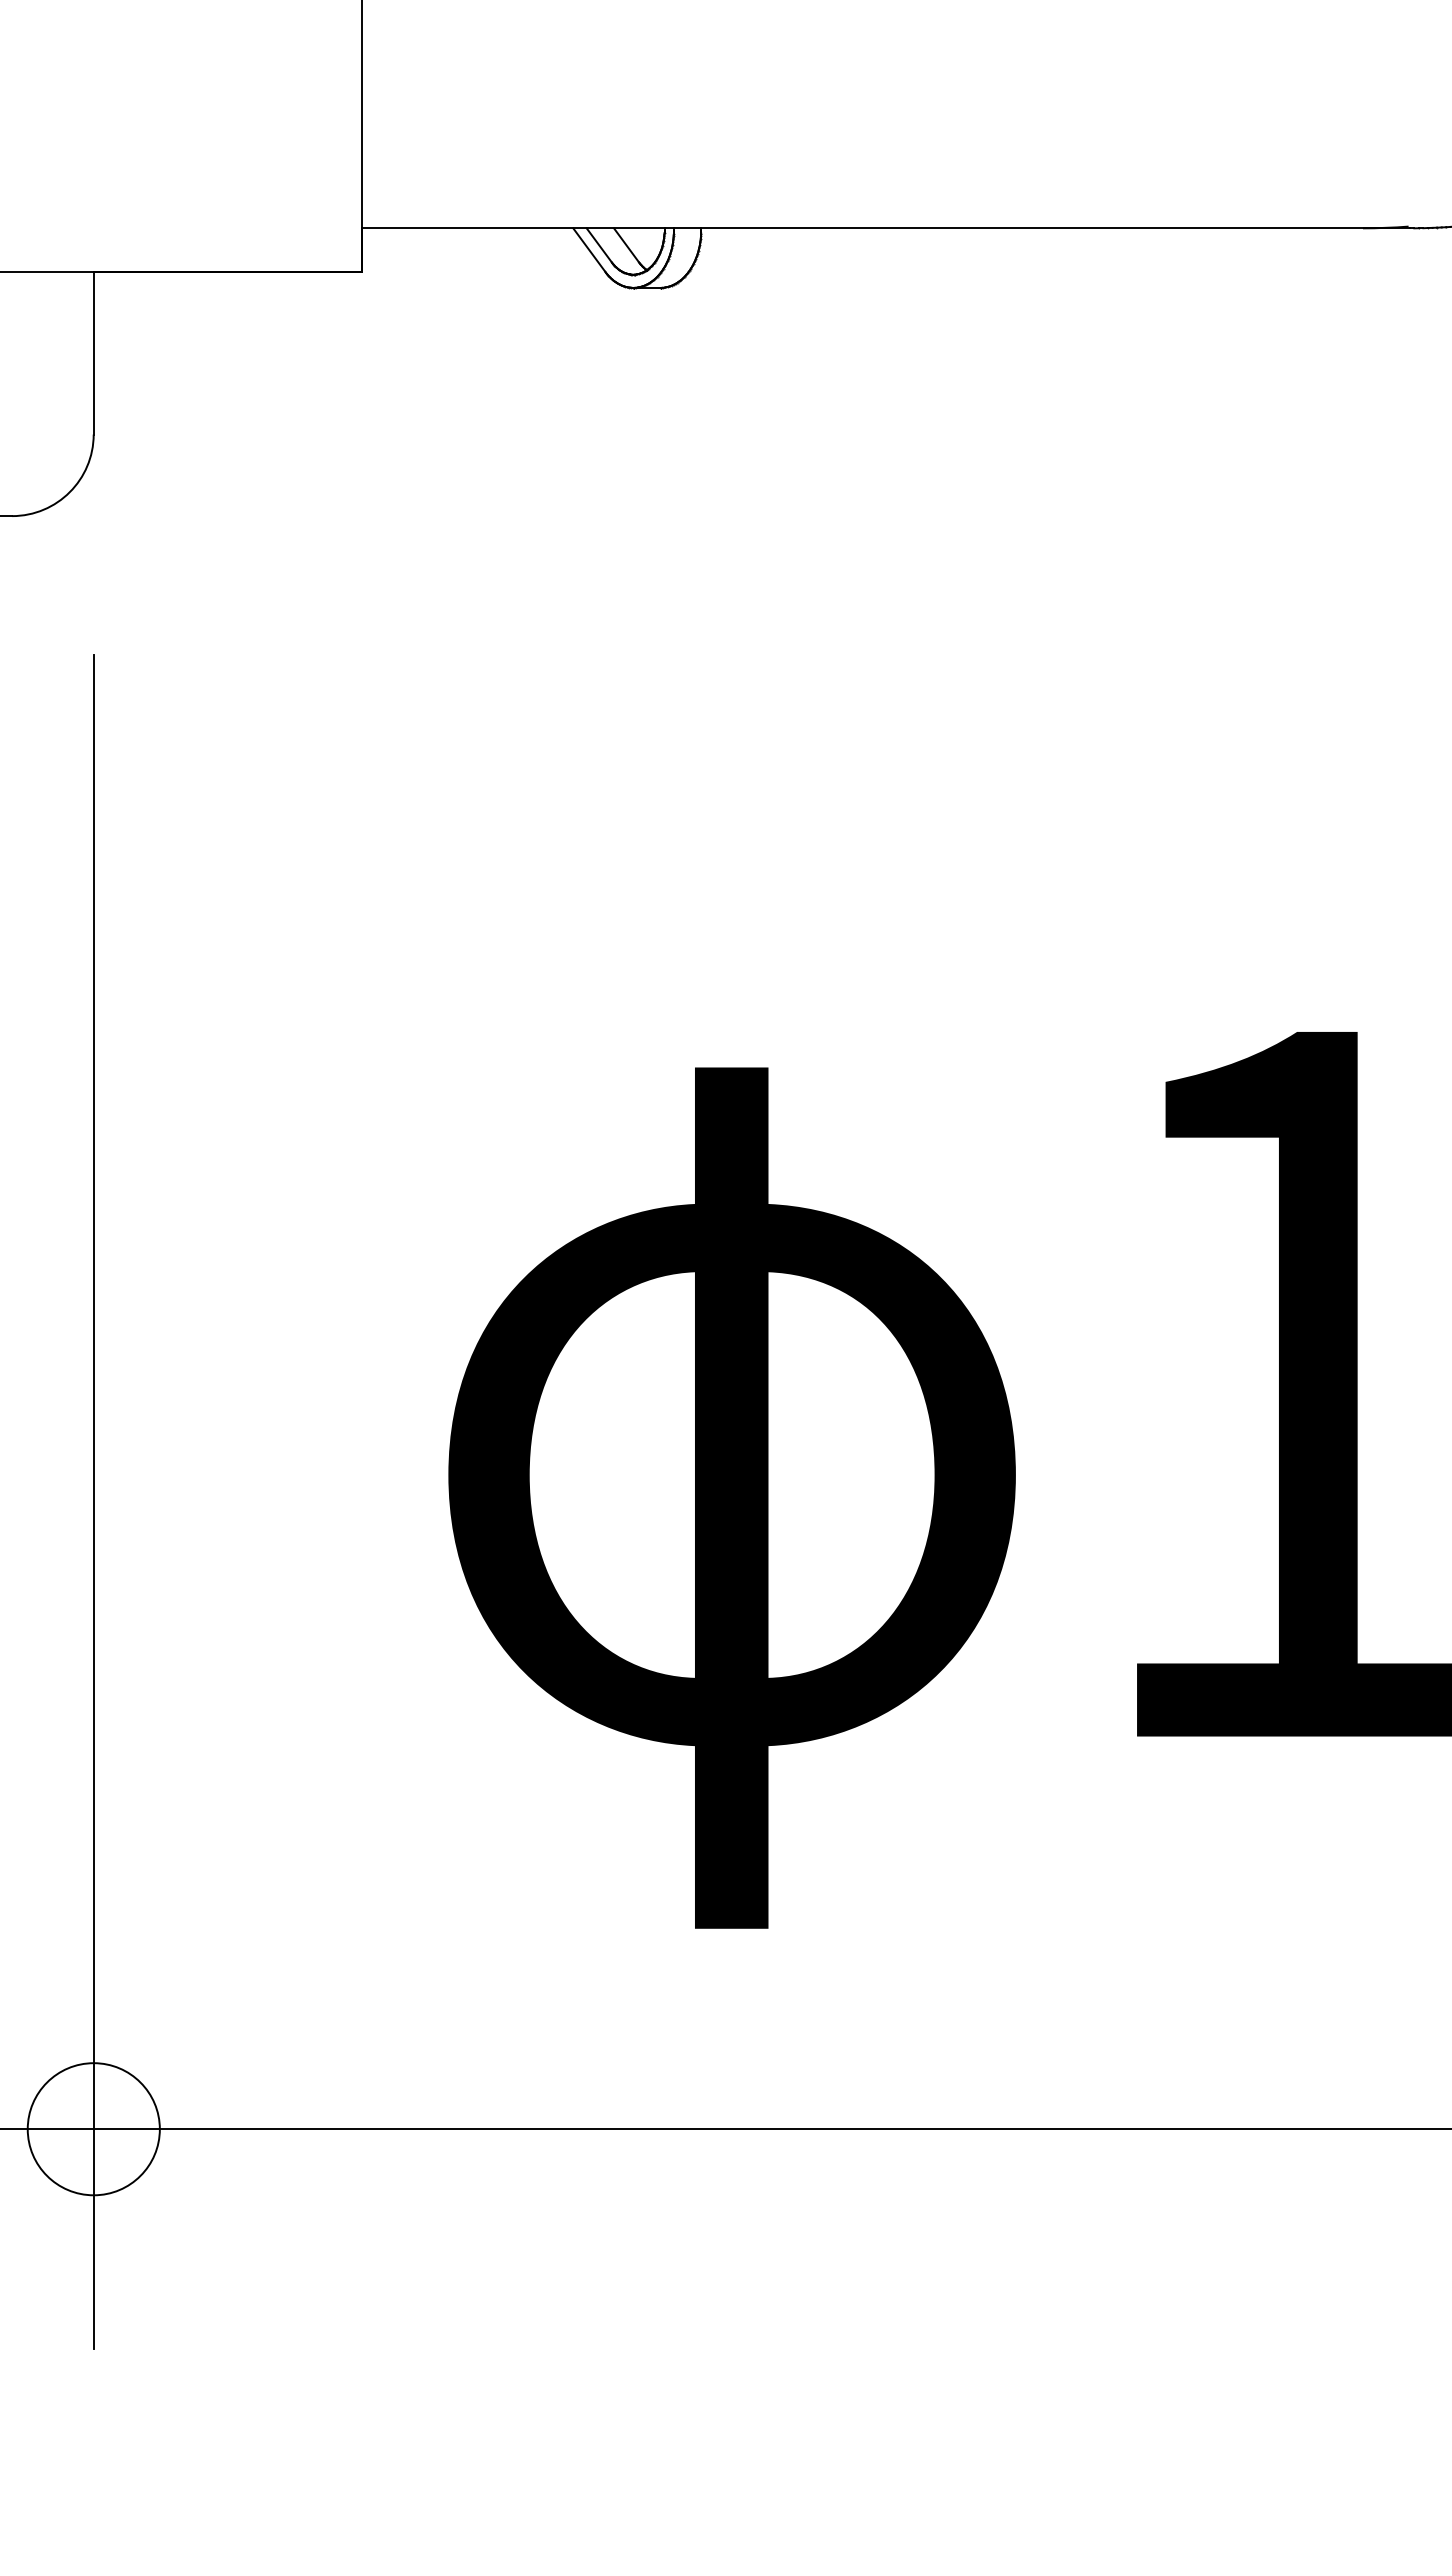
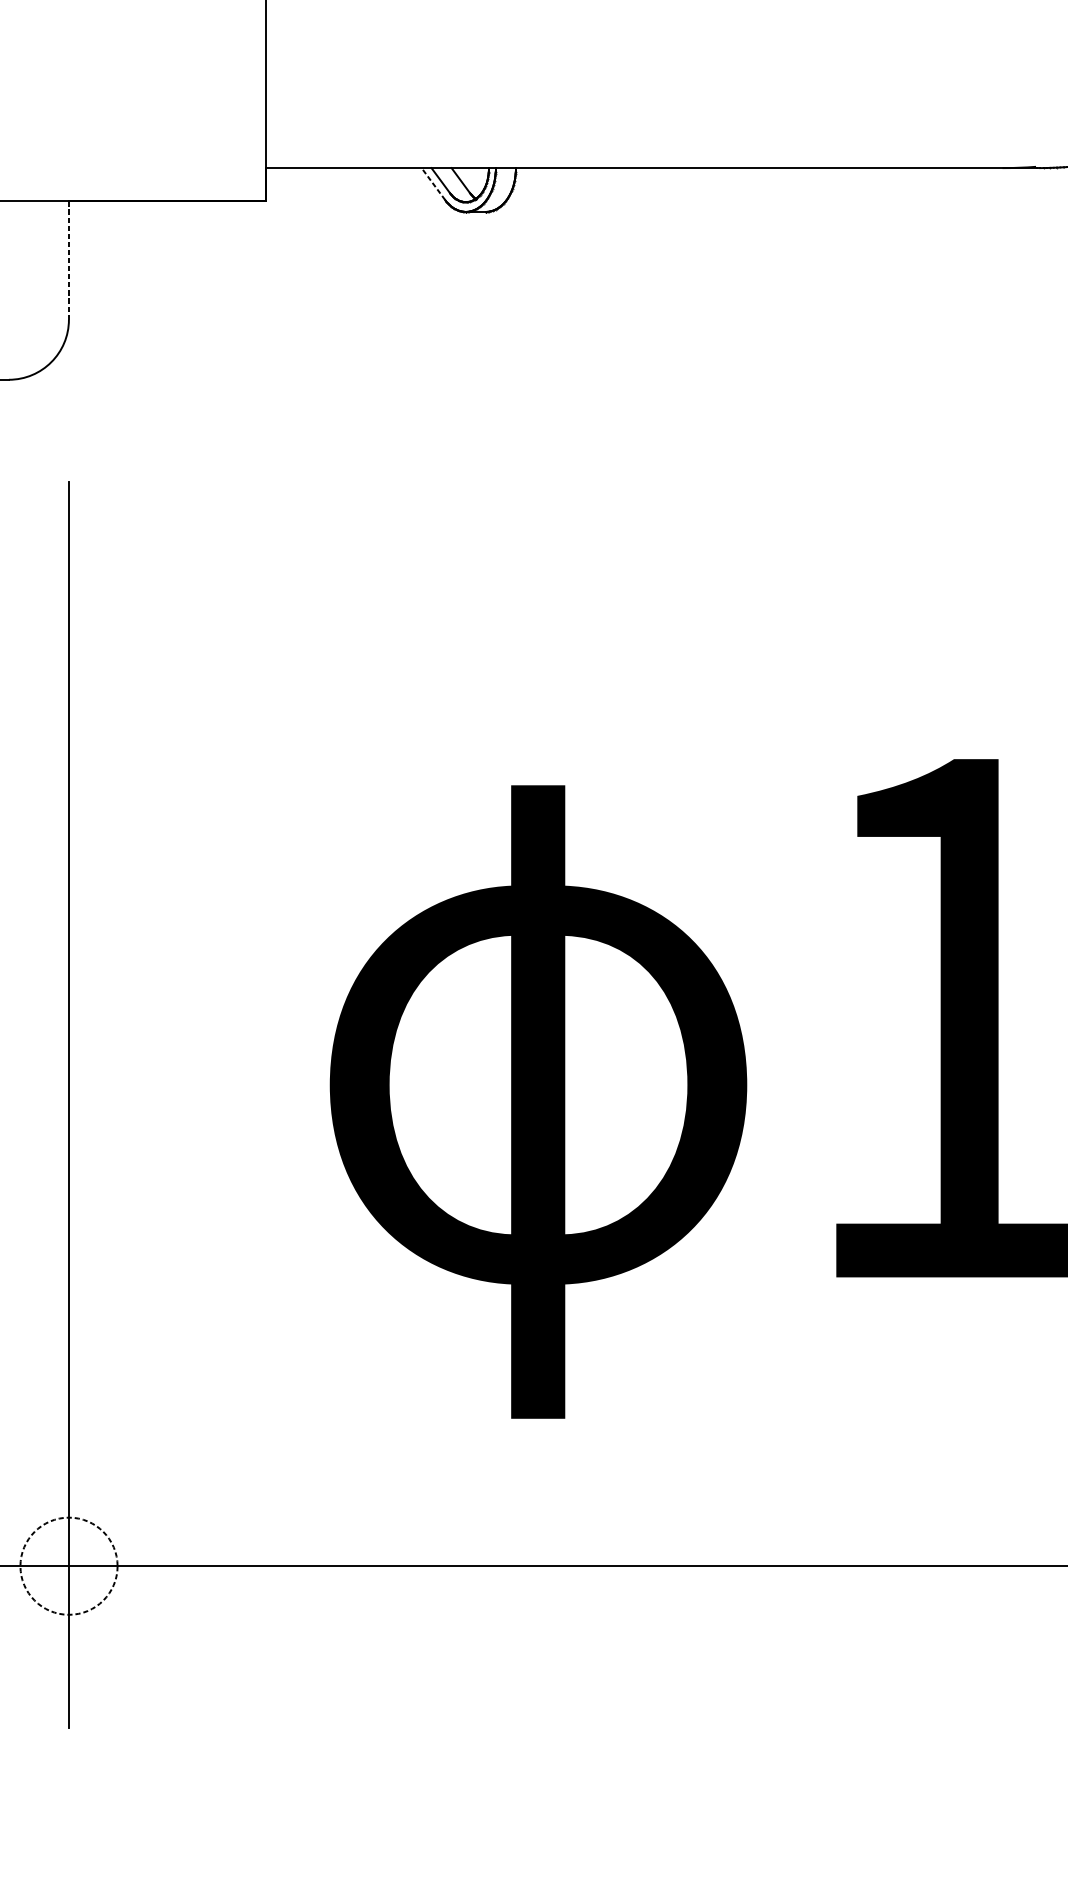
line: (589, 249) -> (433, 183), solid -> dashed
line: (93, 353) -> (68, 260), solid -> dashed
circle: (93, 2129) -> (68, 1566), solid -> dashed

